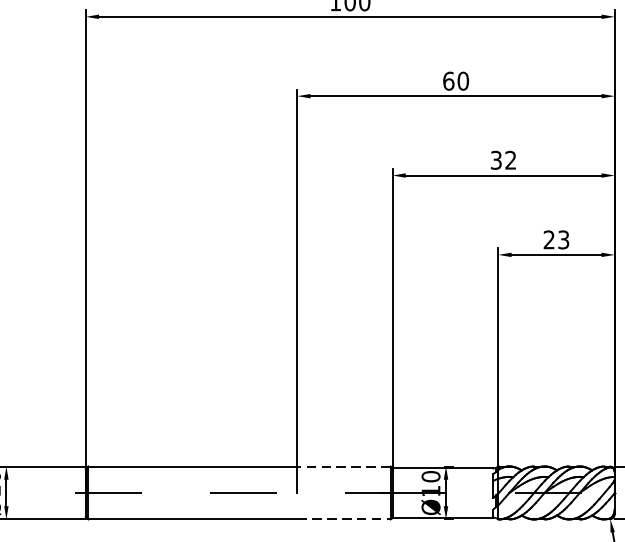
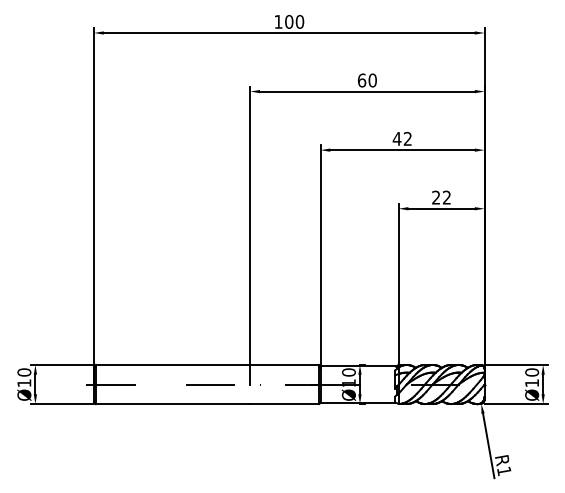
text: (495, 159) -> (396, 138), 32 -> 42
text: (563, 239) -> (446, 197), 23 -> 22
line: (343, 465) -> (284, 364), dashed -> solid
line: (345, 520) -> (285, 404), dashed -> solid

